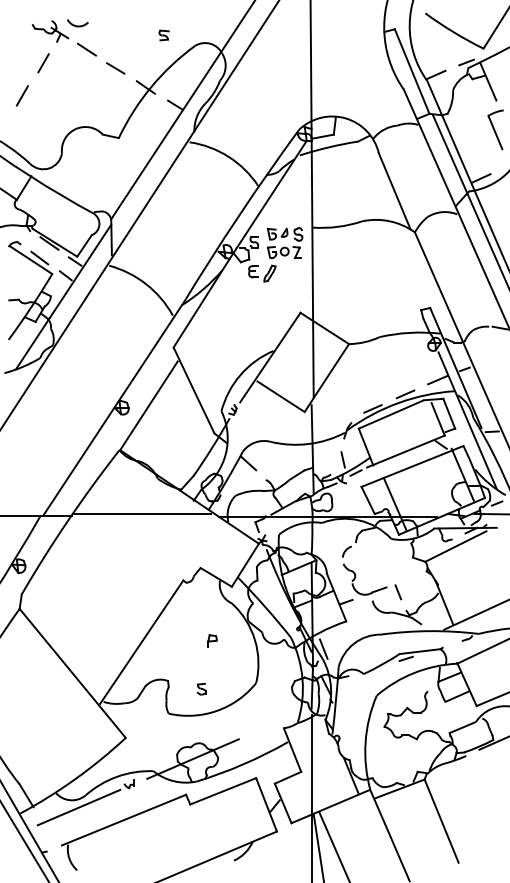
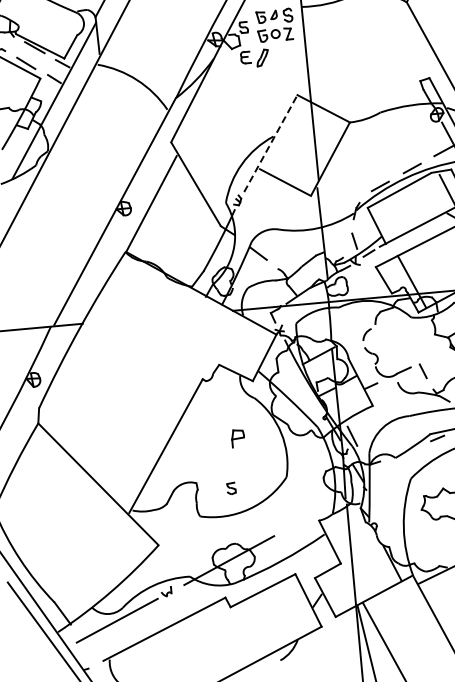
line: (270, 357) -> (270, 143), solid -> dashed
line: (142, 513) -> (154, 314), removed
part: (212, 640) -> (238, 437), size x1.4

